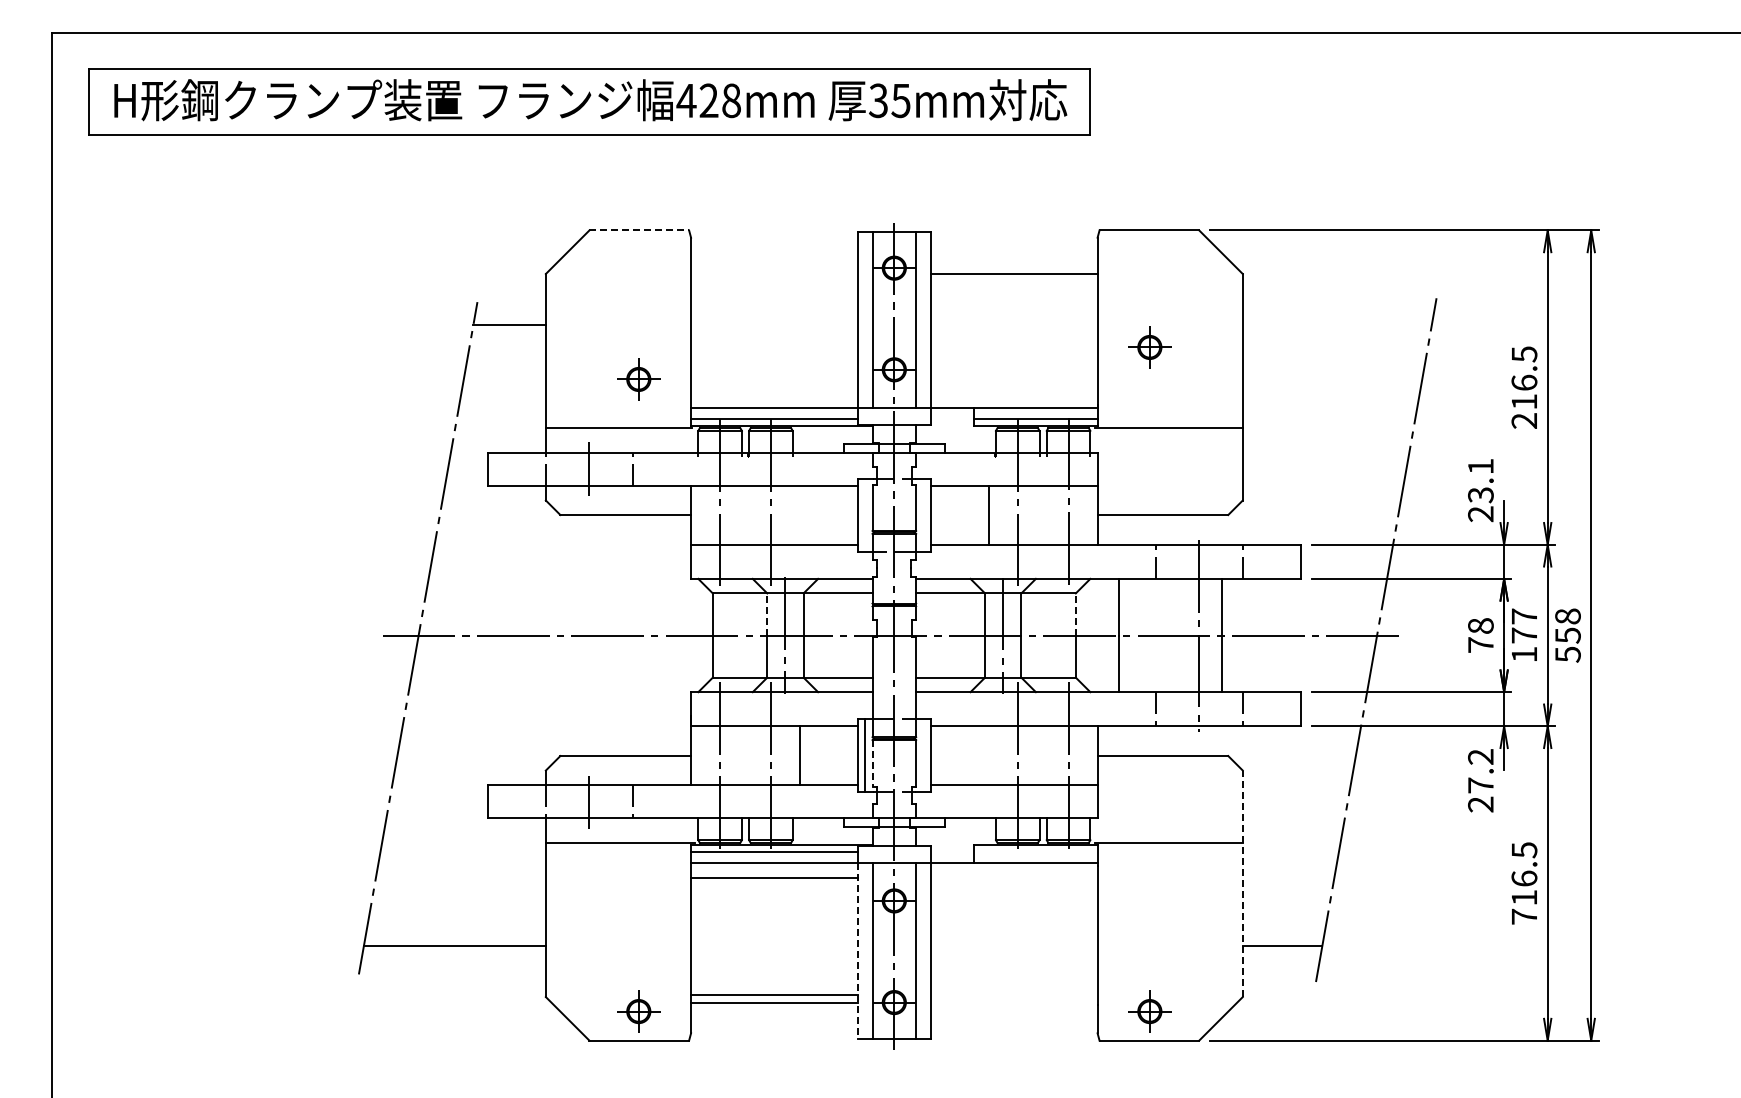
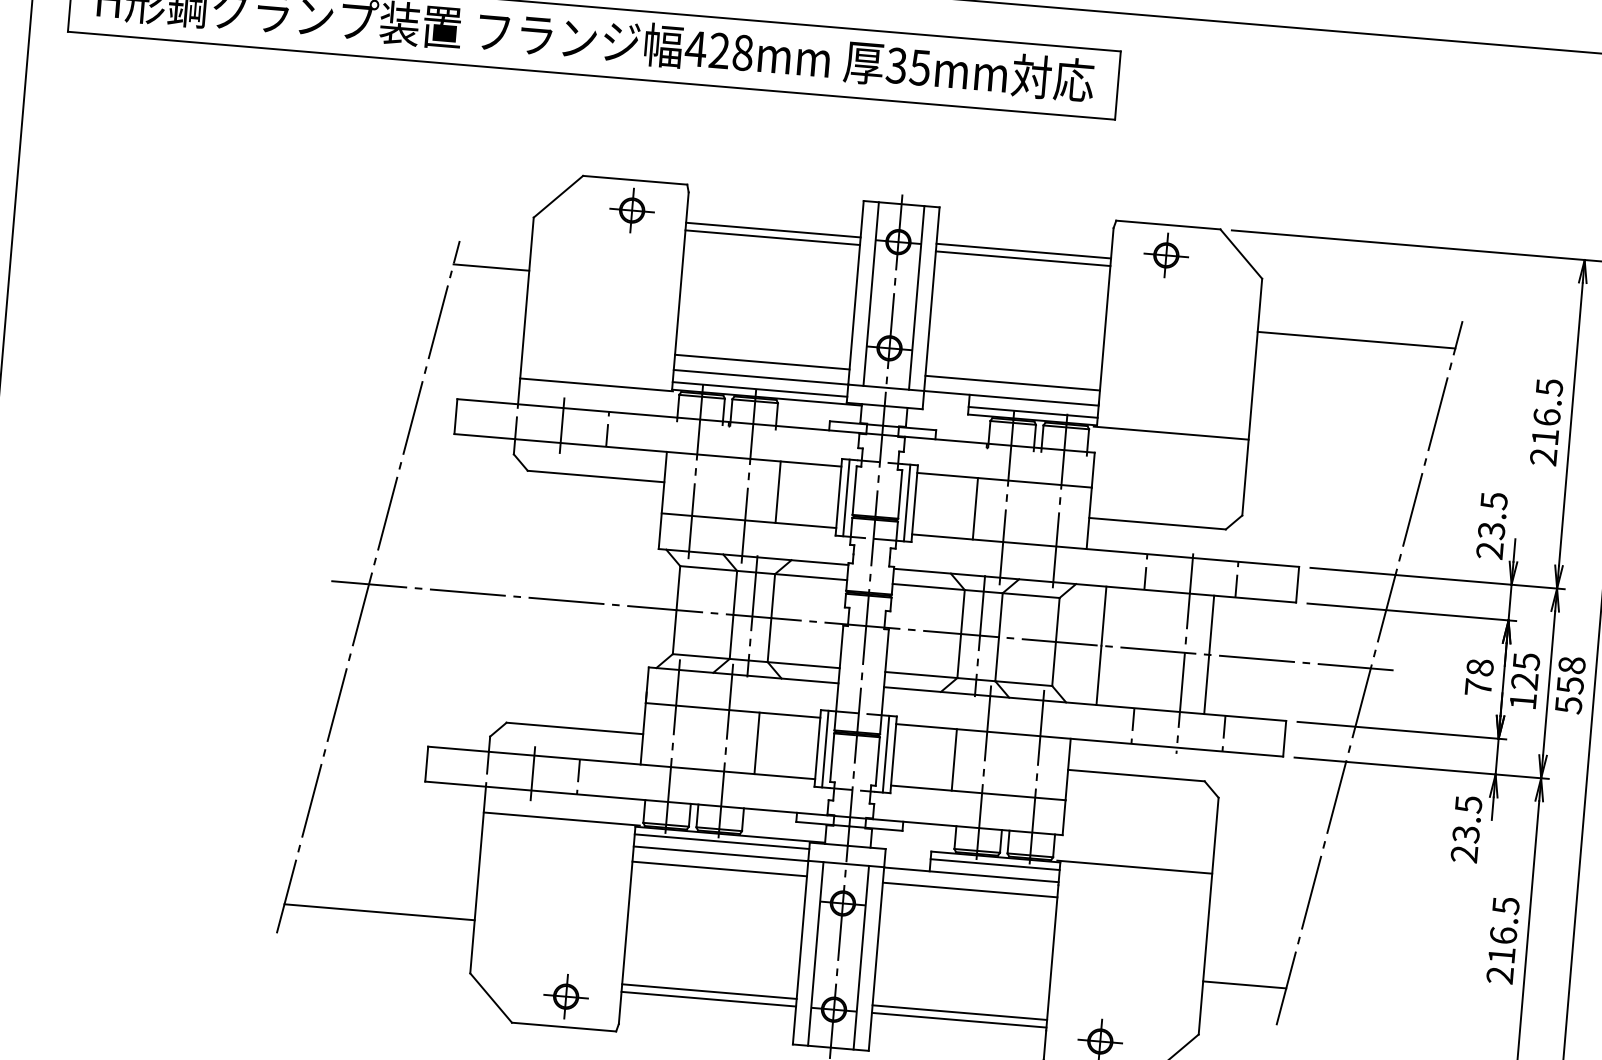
line: (639, 230) -> (635, 180), dashed -> solid
line: (774, 266) -> (773, 229), added
line: (1013, 266) -> (1023, 250), added
line: (774, 274) -> (772, 238), added
line: (1336, 324) -> (1355, 339), added
part: (1149, 347) -> (1165, 255), moved
part: (638, 379) -> (631, 210), moved
line: (774, 393) -> (762, 362), added
line: (1013, 393) -> (1012, 383), added
text: (1480, 466) -> (1493, 500), 23.1 -> 23.5
line: (799, 514) -> (777, 491), added
line: (865, 515) -> (846, 498), added
line: (923, 515) -> (907, 503), added
line: (767, 613) -> (735, 591), dashed -> solid
line: (1075, 613) -> (1057, 618), dashed -> solid
text: (1524, 625) -> (1525, 670), 177 -> 125
line: (923, 755) -> (886, 754), added
line: (988, 755) -> (954, 759), added
line: (872, 763) -> (832, 757), dashed -> solid
text: (1480, 771) -> (1466, 819), 27.2 -> 23.5
line: (1035, 851) -> (994, 864), added
line: (1013, 878) -> (969, 890), added
line: (1242, 883) -> (1208, 915), dashed -> solid
text: (1523, 916) -> (1499, 974), 716.5 -> 216.5
line: (858, 951) -> (801, 953), dashed -> solid
line: (1013, 995) -> (959, 1012), added
line: (1013, 1002) -> (958, 1020), added

